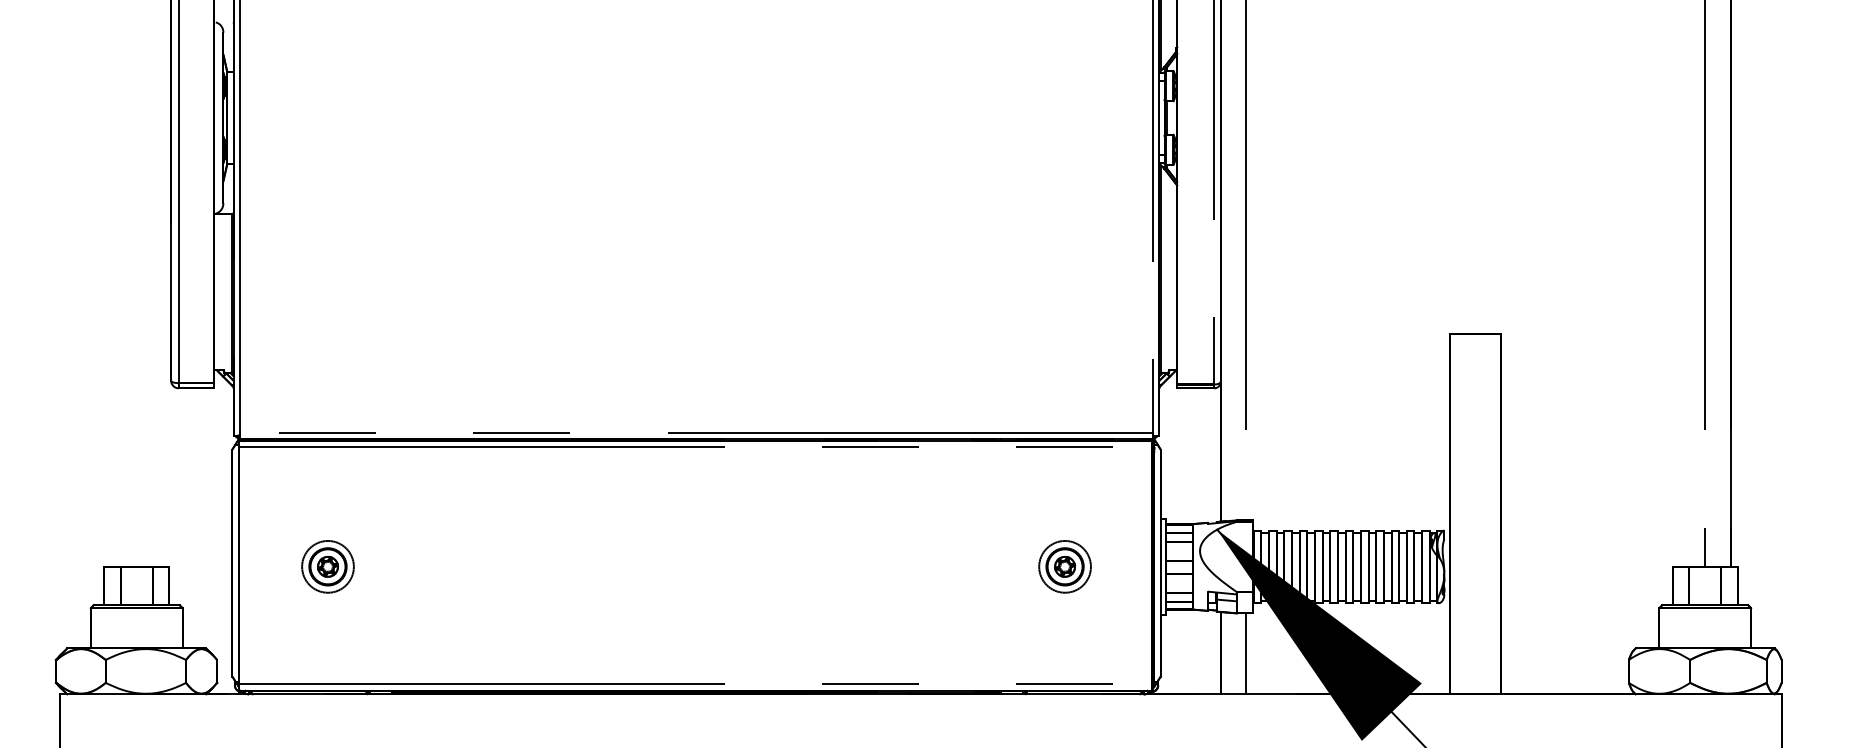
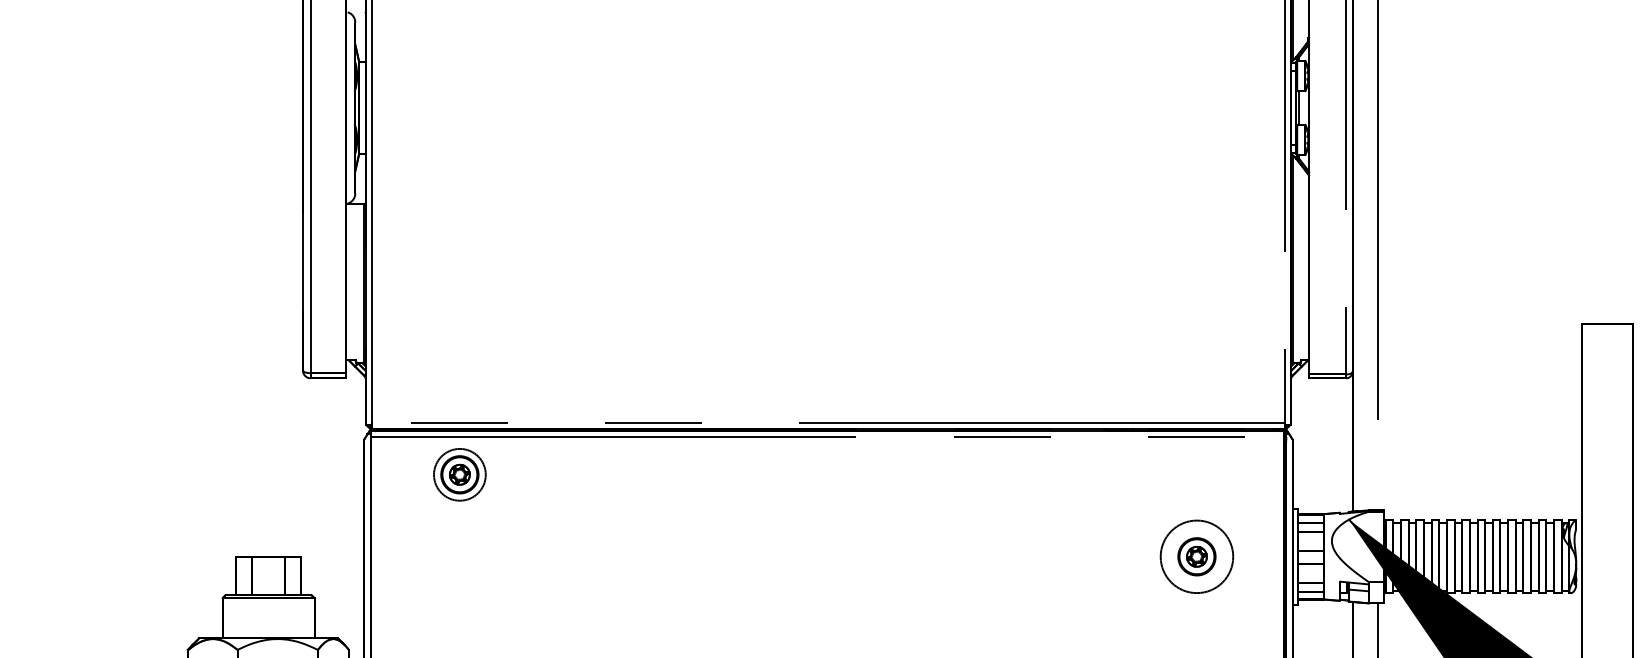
part: (327, 566) -> (459, 474), moved
circle: (1064, 566) -> (1196, 556), size x1.4

